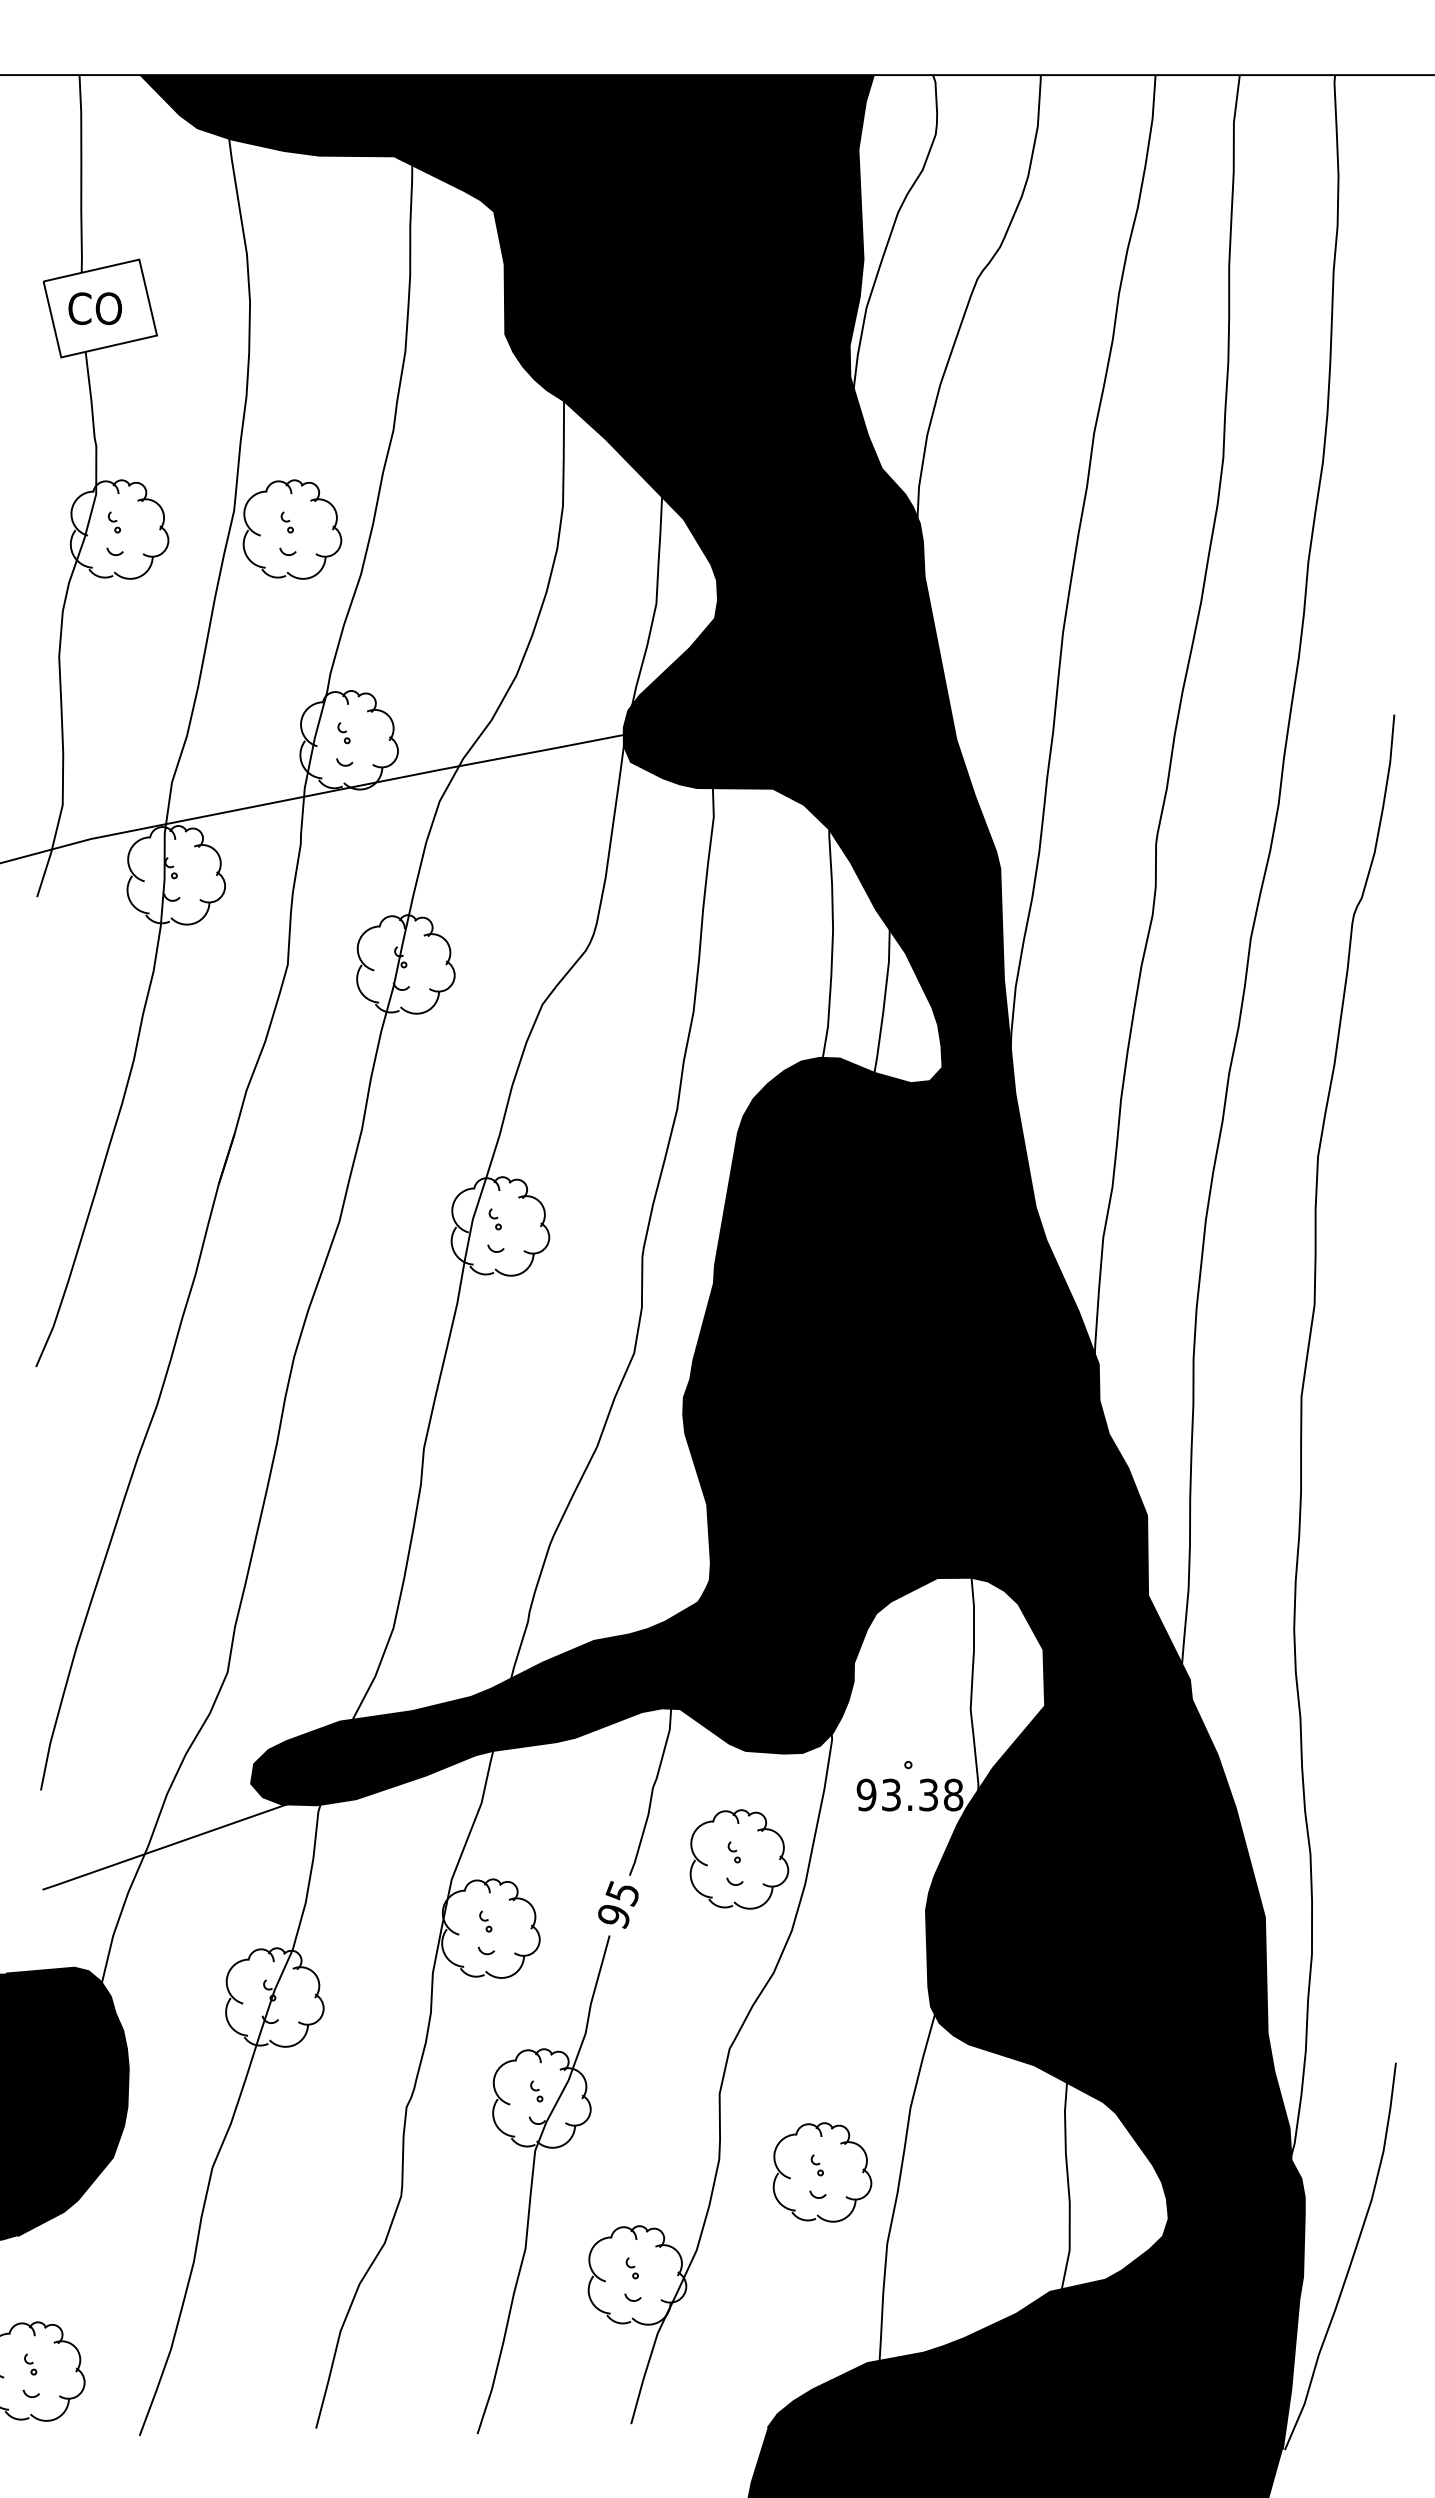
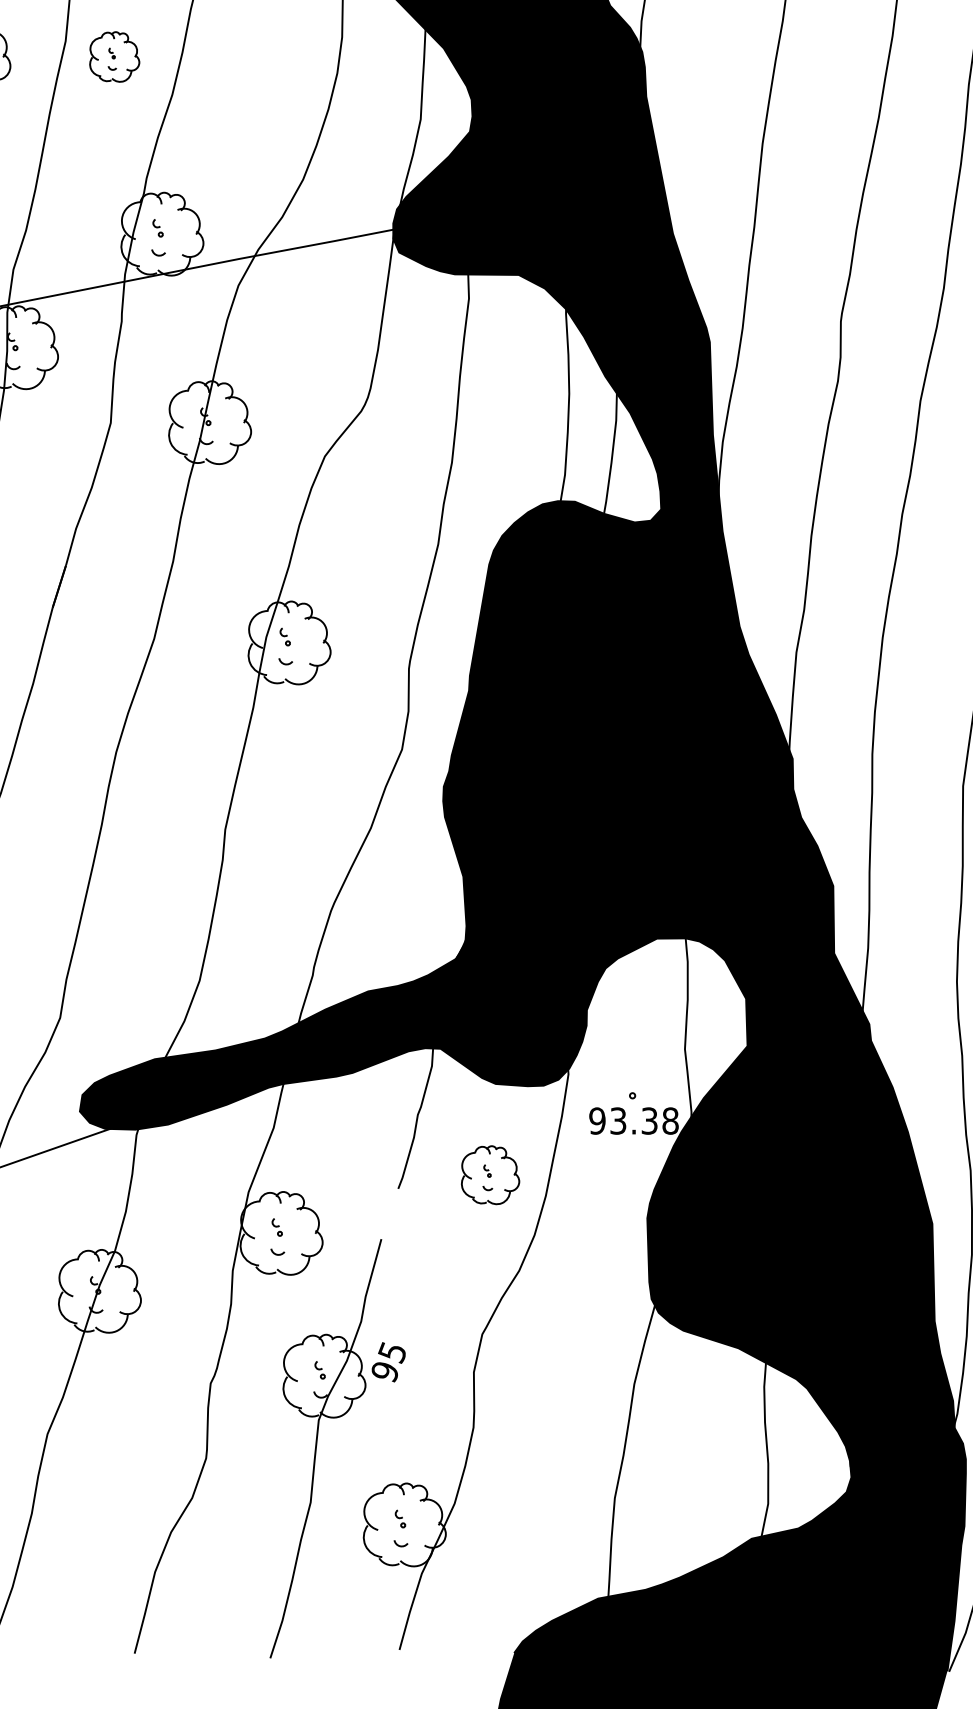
part: (292, 529) -> (114, 56), size x0.6
part: (739, 1859) -> (490, 1175), size x0.7
text: (618, 1904) -> (388, 1361), moved
part: (822, 2172) -> (560, 1438), removed

